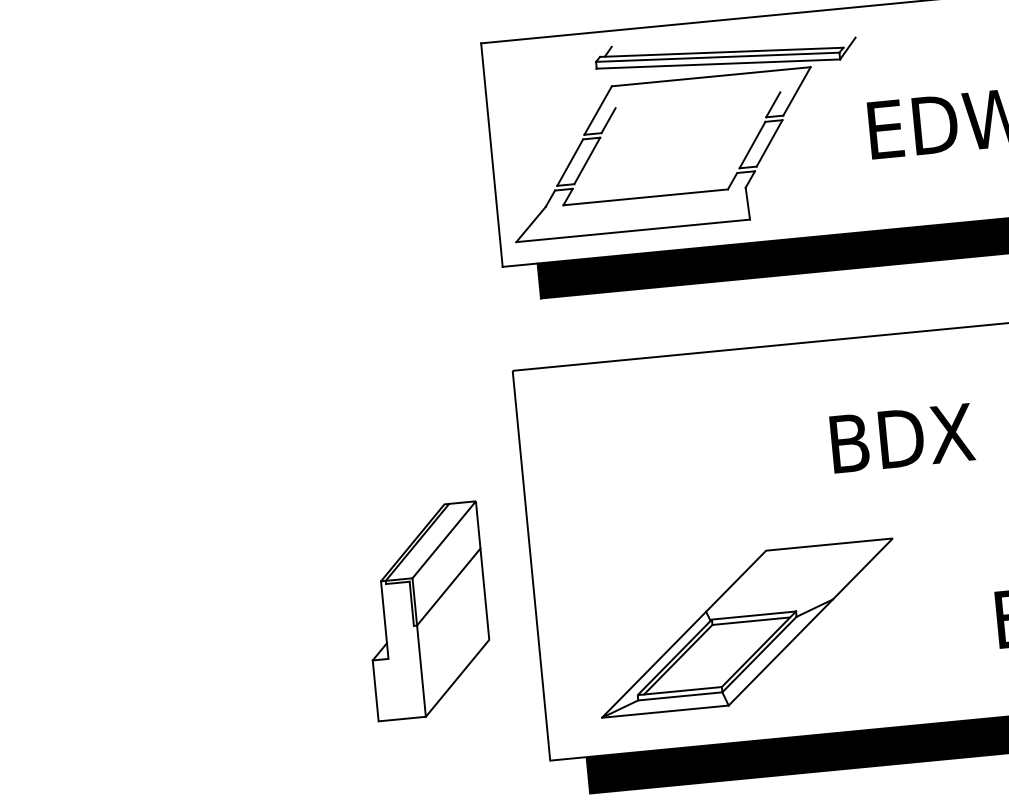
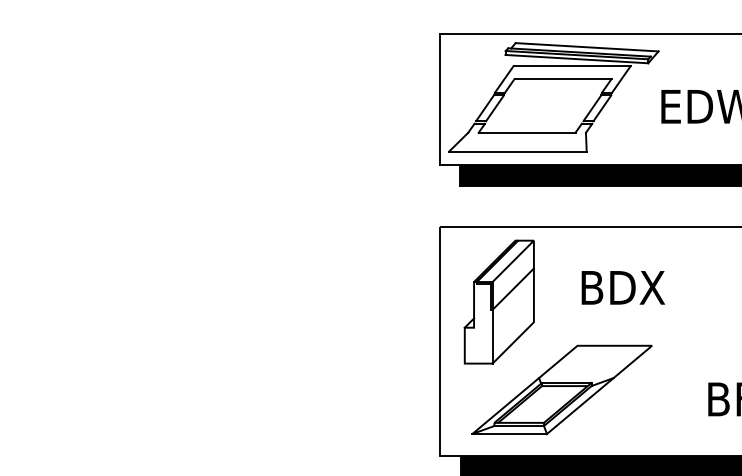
line: (732, 42) -> (586, 47), added
line: (697, 101) -> (562, 79), added
text: (900, 437) -> (622, 287), moved
part: (425, 610) -> (498, 301), moved

